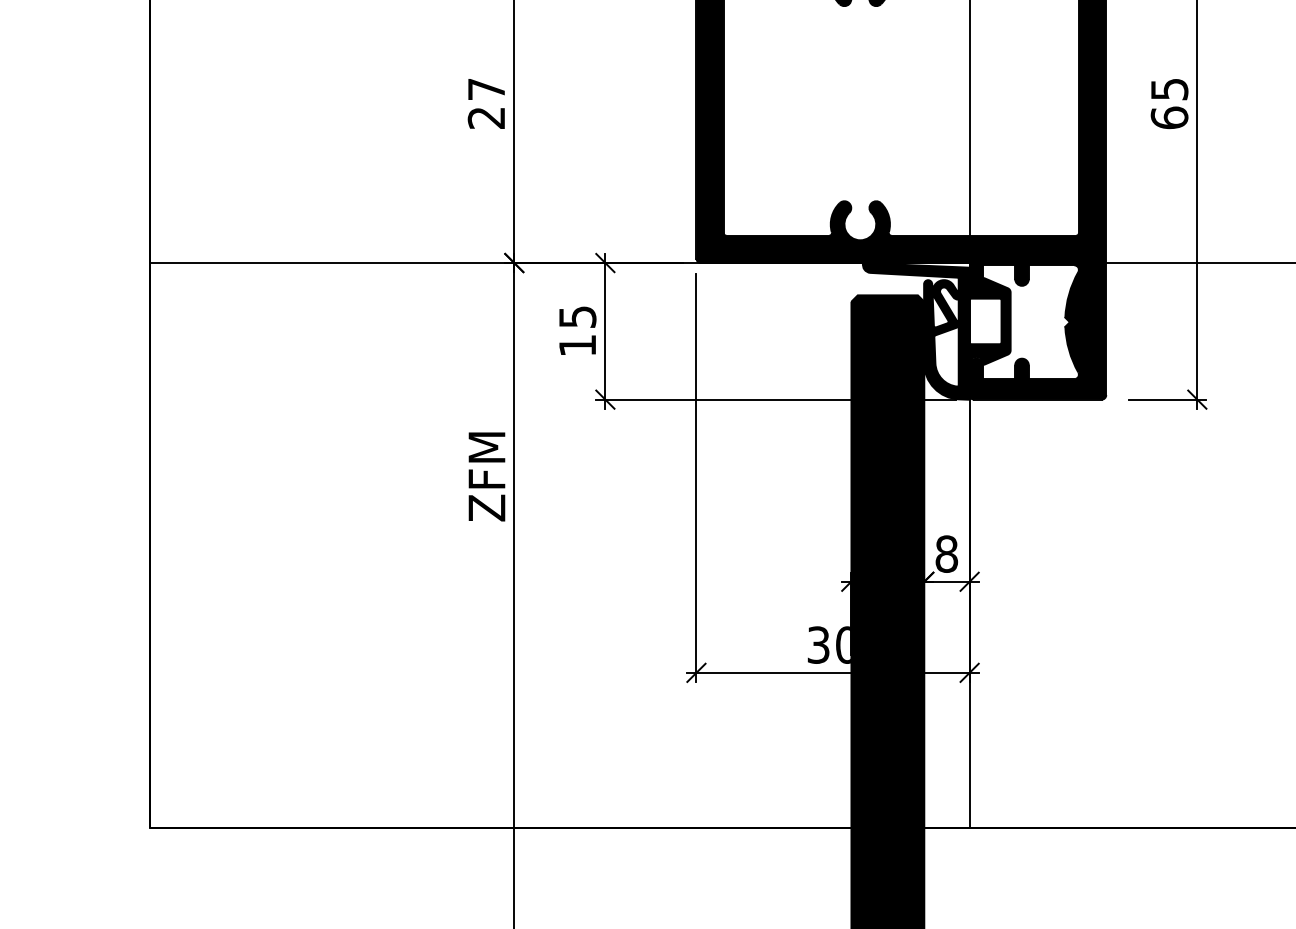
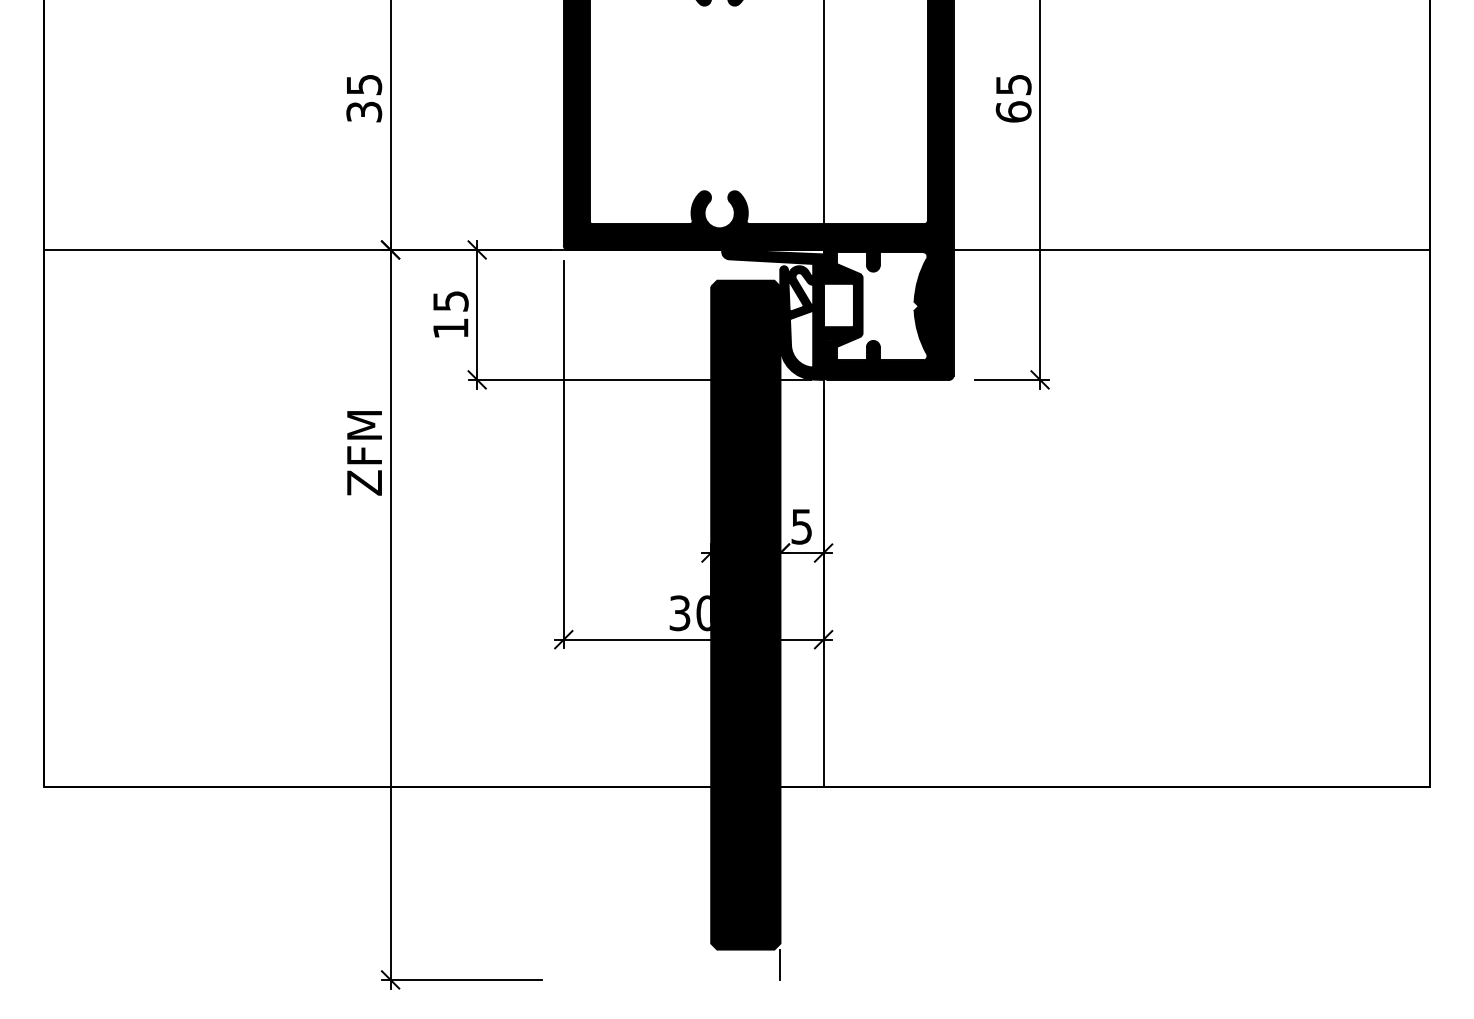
text: (486, 103) -> (364, 98), 27 -> 35
text: (946, 553) -> (801, 526), 8 -> 5

